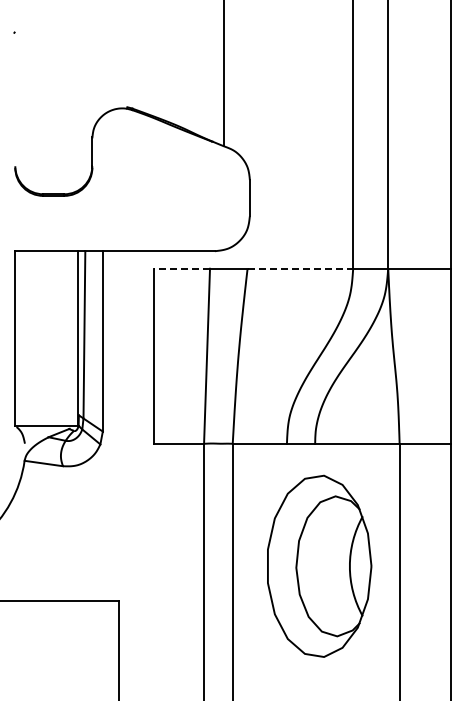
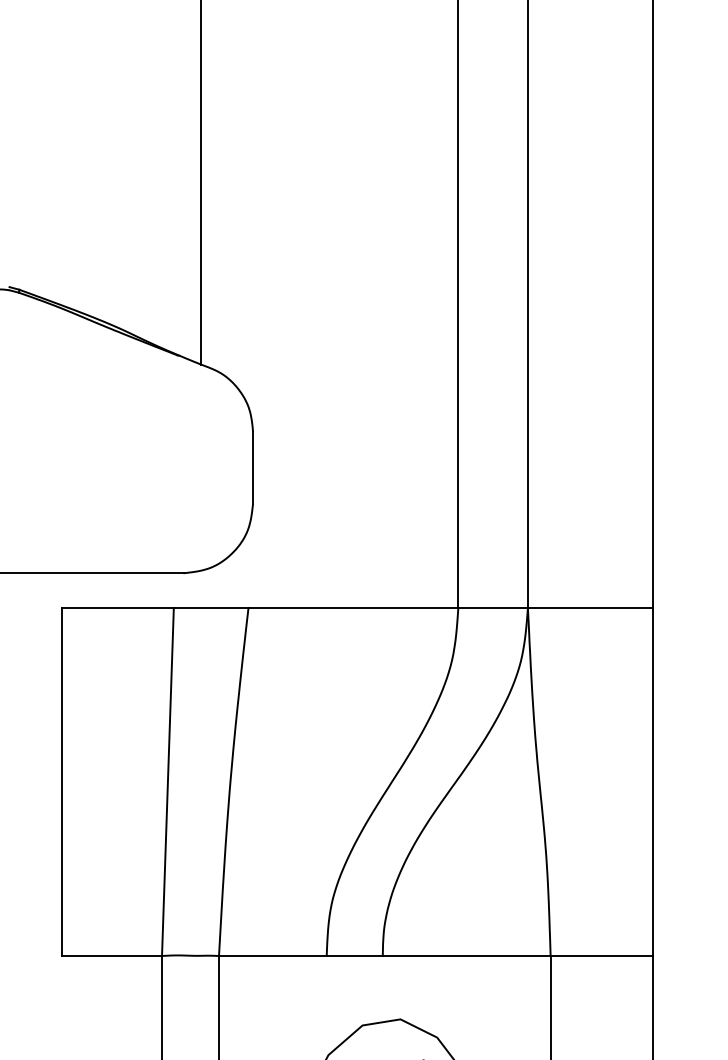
line: (181, 268) -> (117, 607), dashed -> solid
line: (300, 268) -> (353, 607), dashed -> solid

